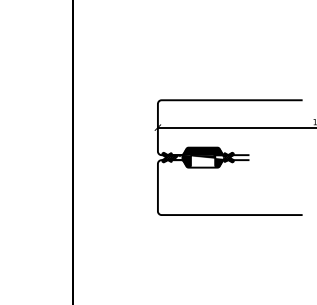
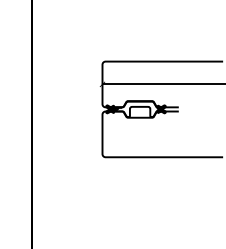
hatch: (202, 157) -> (139, 109), removed

